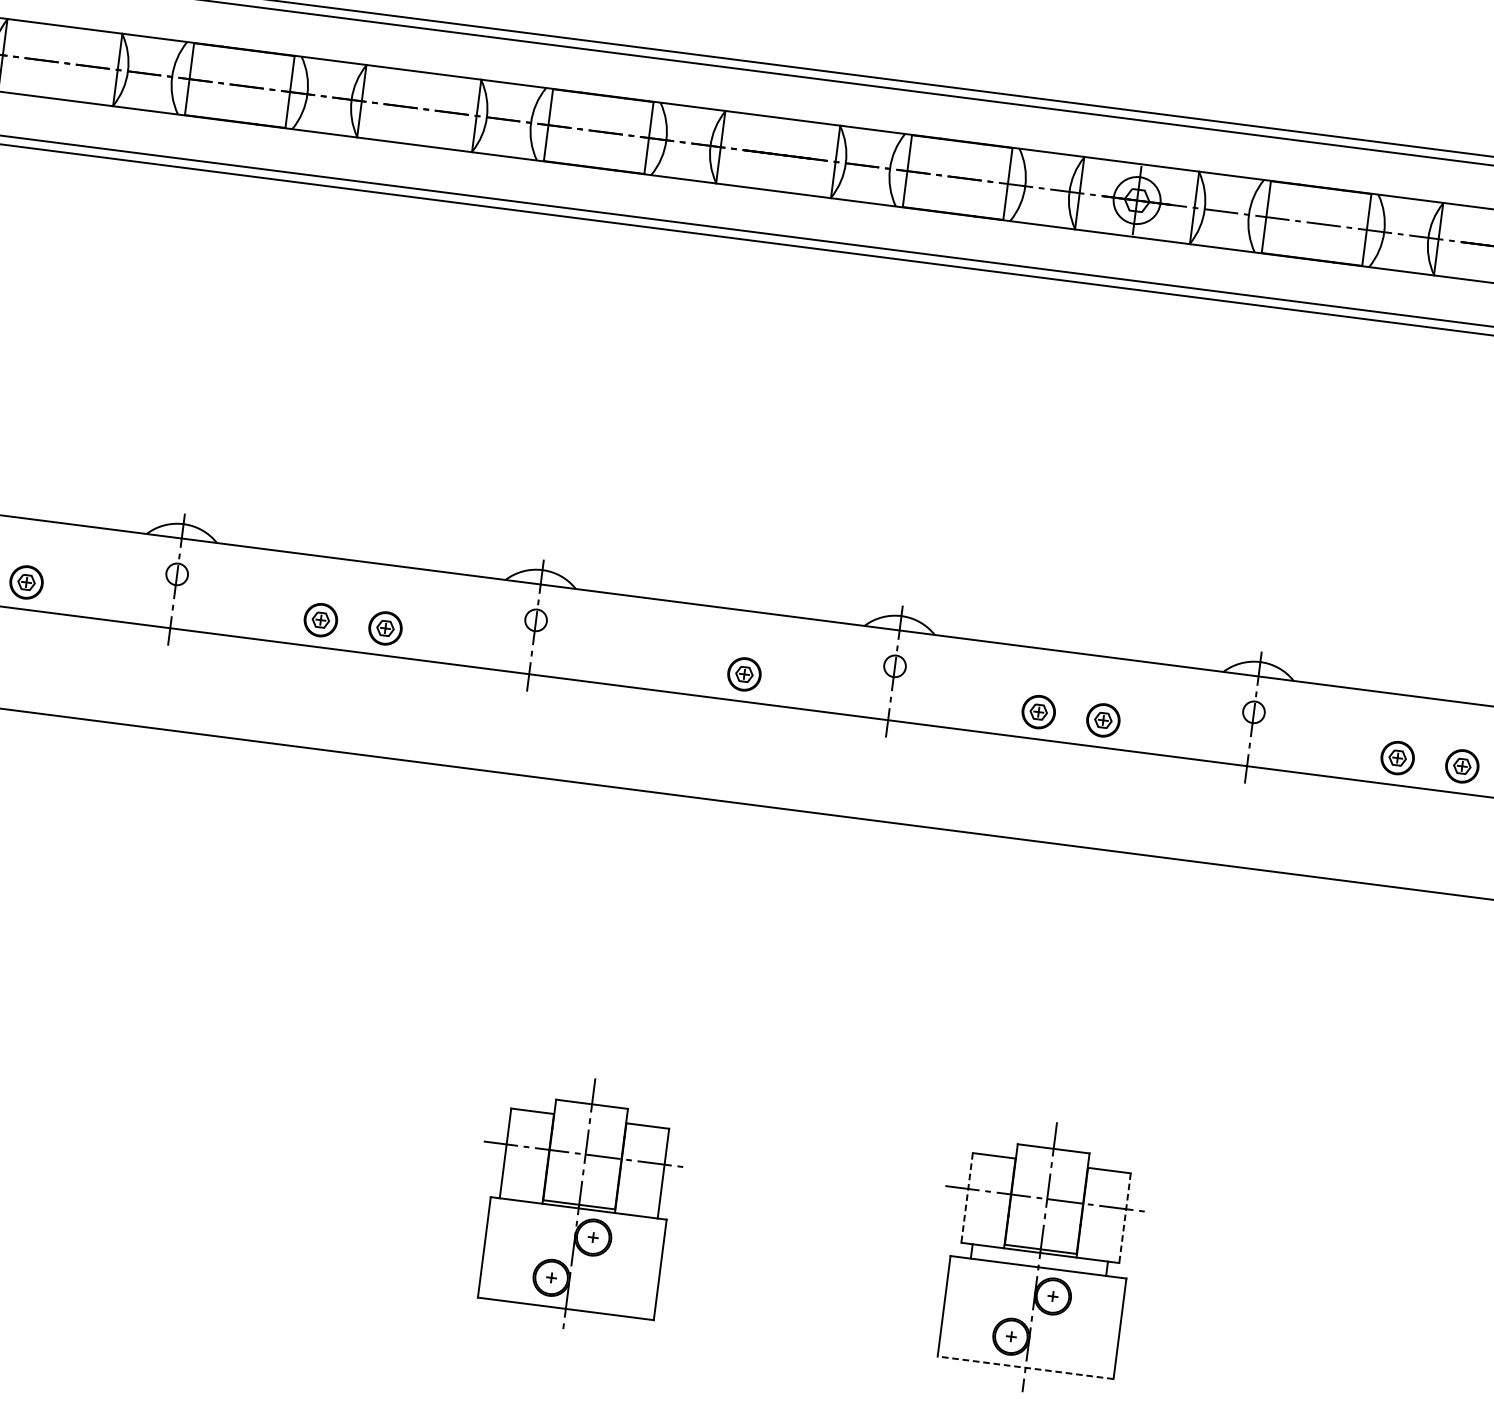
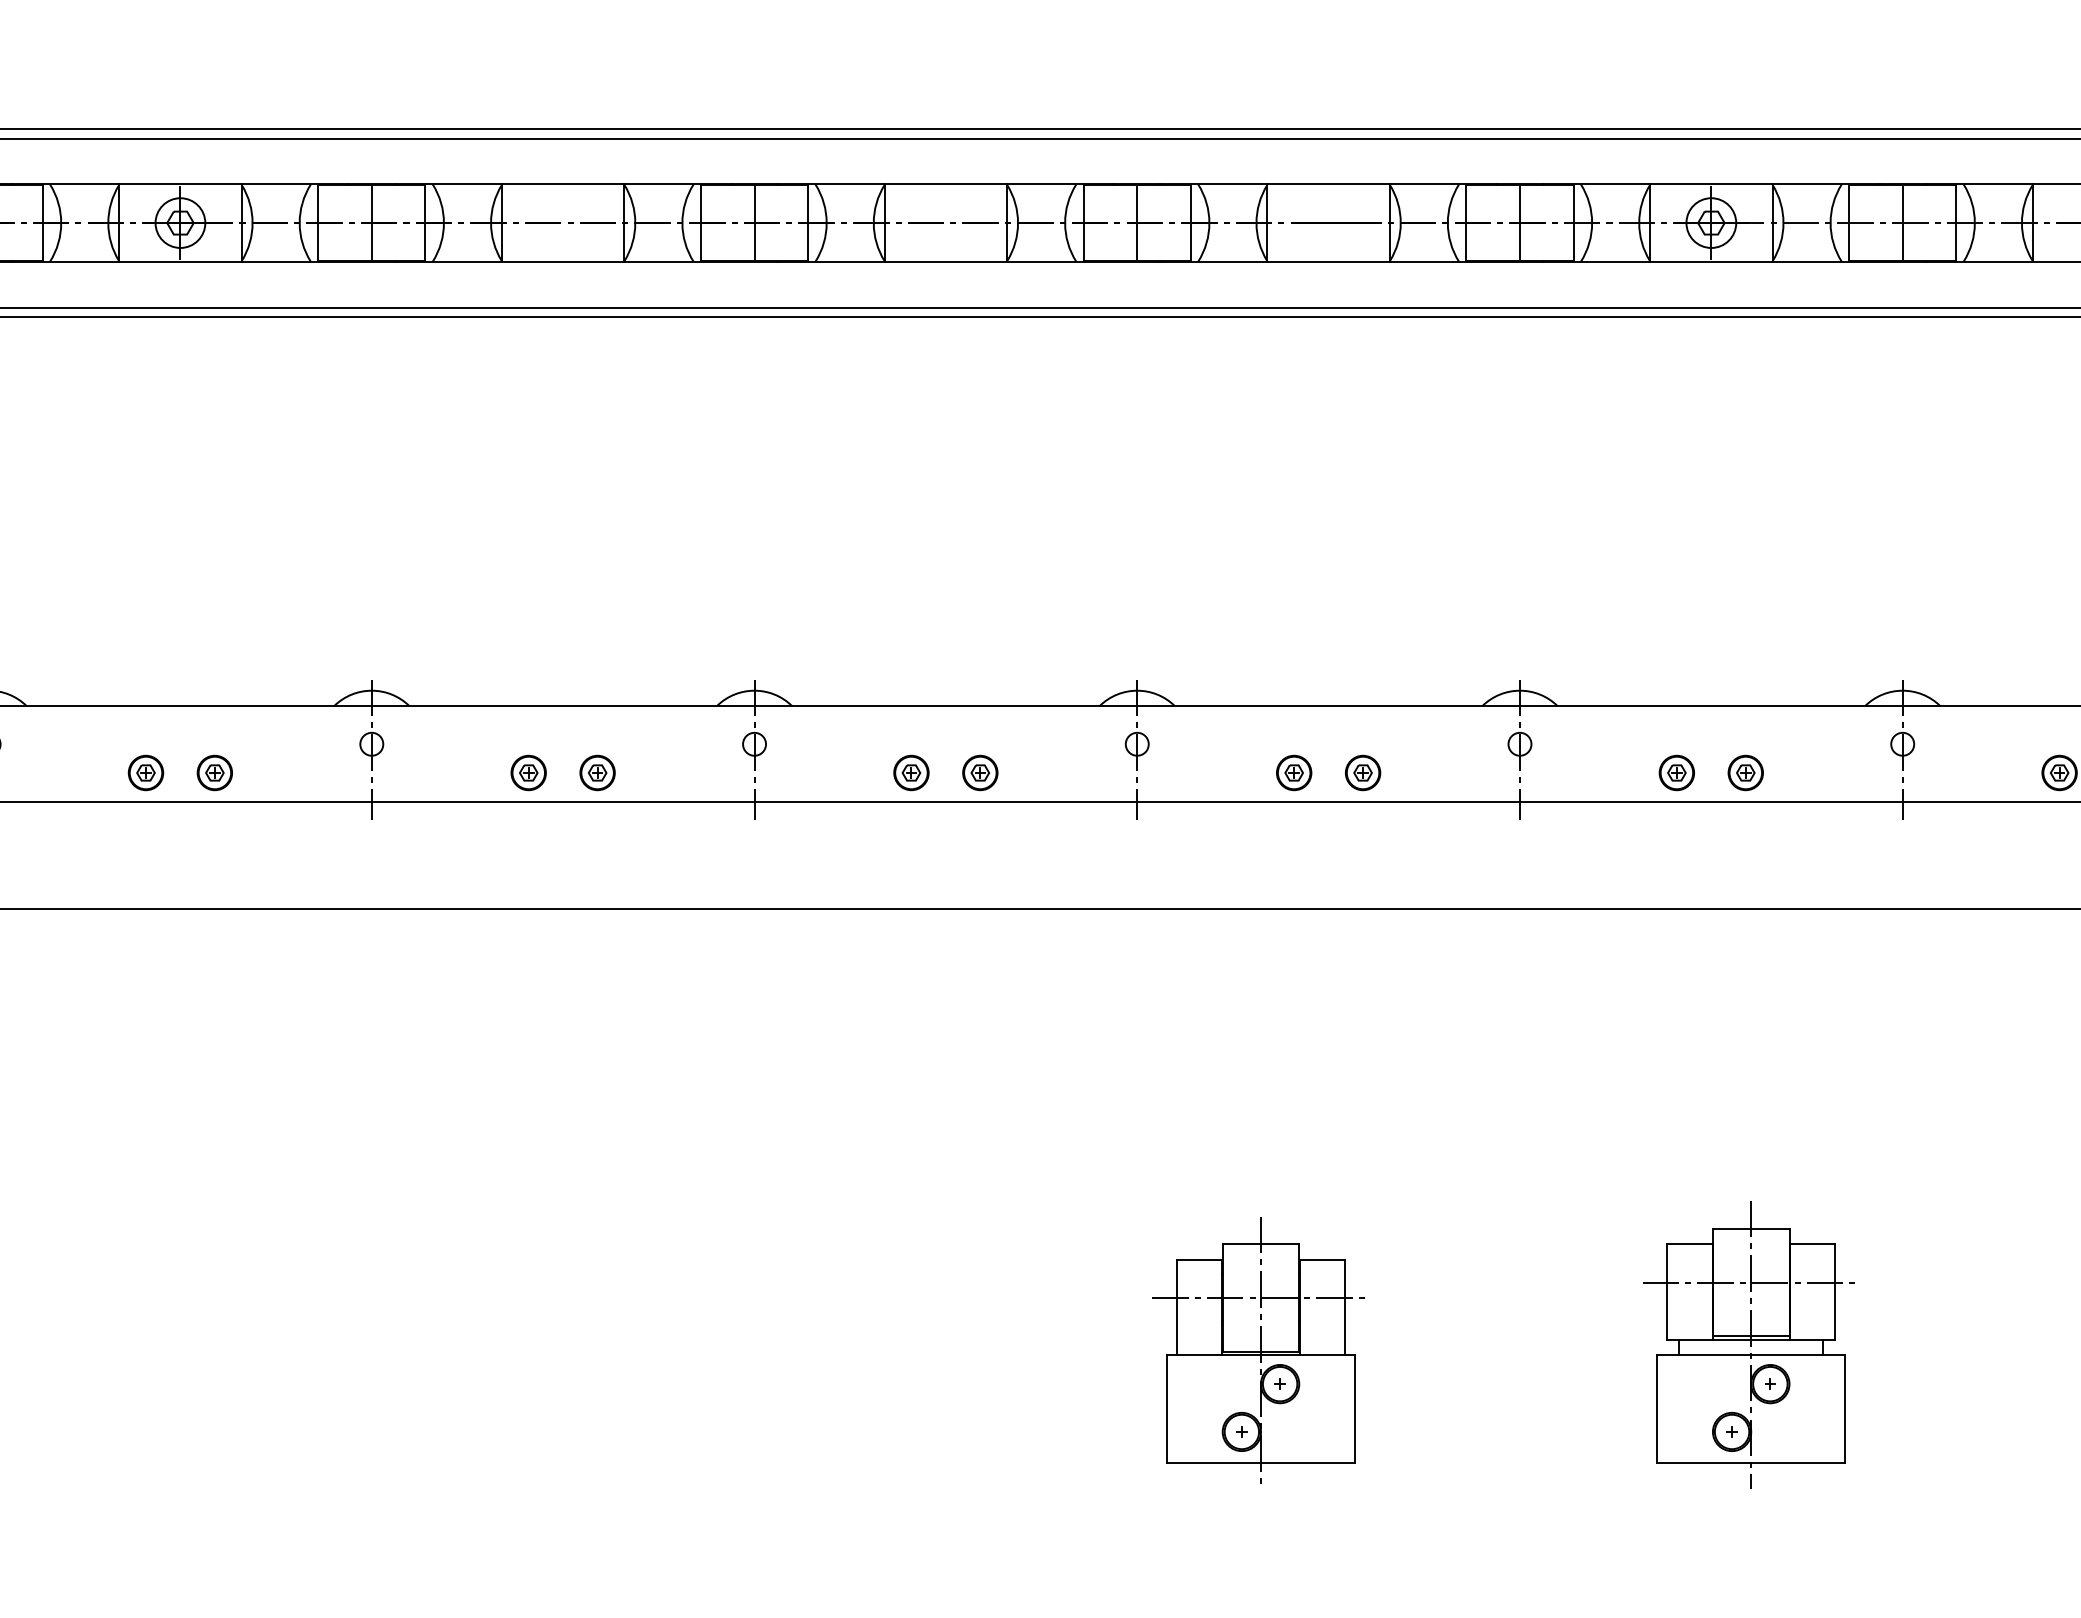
line: (239, 85) -> (754, 223), added
line: (598, 131) -> (1137, 223), added
line: (957, 177) -> (1519, 223), added
line: (1316, 223) -> (1902, 223), added
part: (680, 665) -> (1294, 772), added
line: (967, 1198) -> (1667, 1292), dashed -> solid
line: (1125, 1218) -> (1835, 1292), dashed -> solid
line: (1025, 1367) -> (1751, 1462), dashed -> solid

